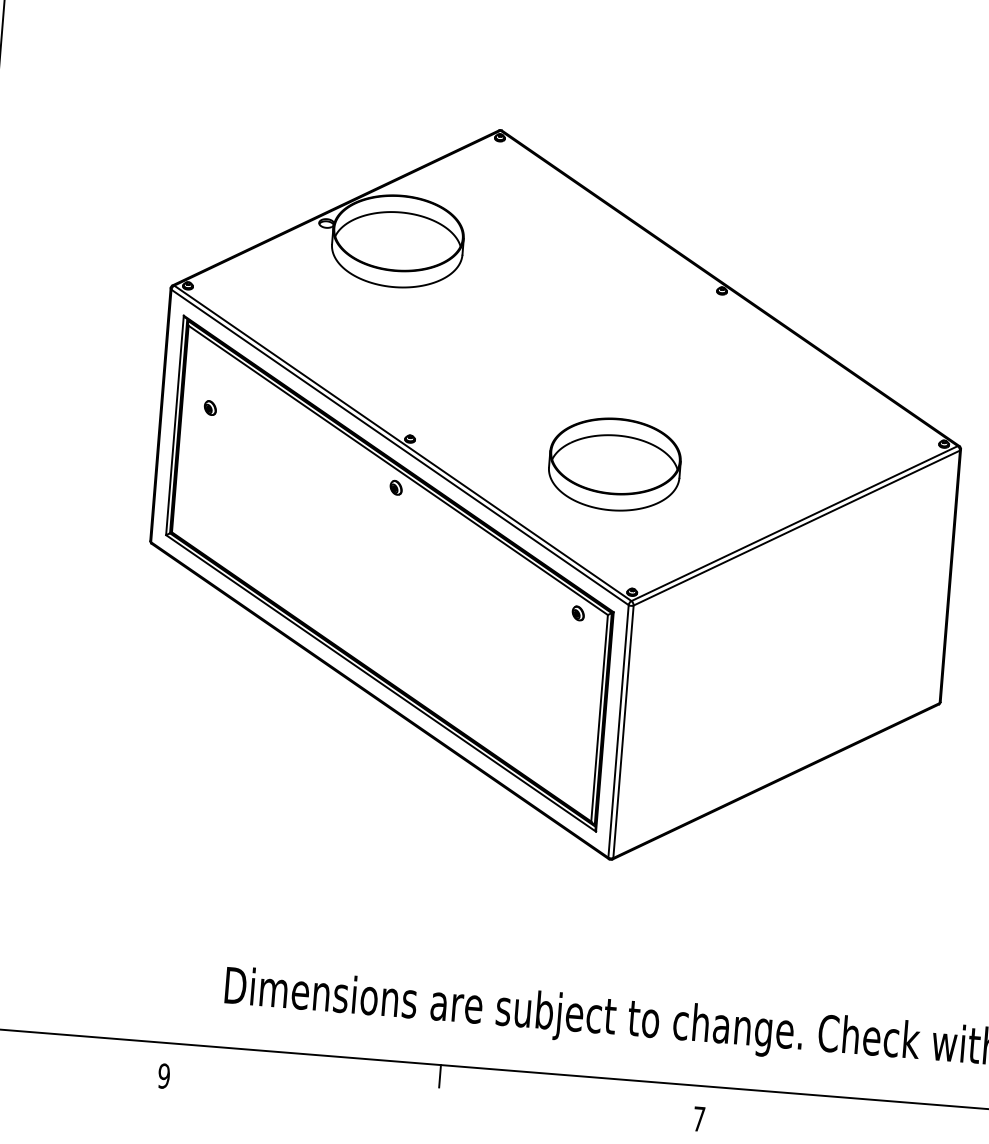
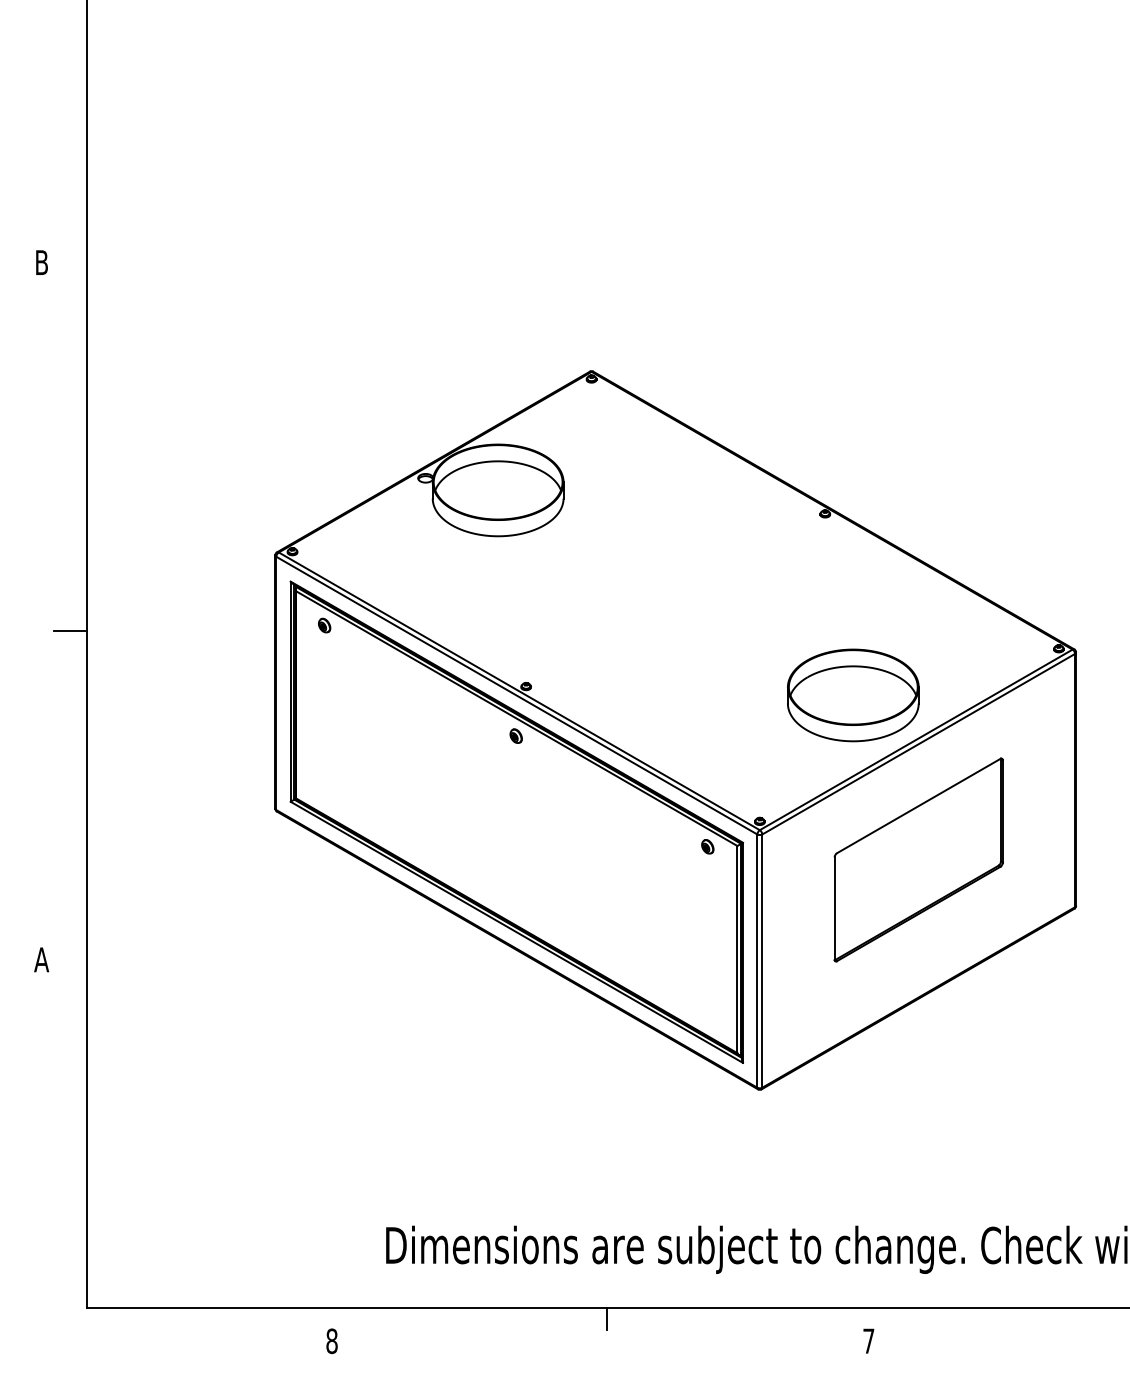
part: (210, 407) -> (324, 625), moved
part: (615, 464) -> (853, 695), moved
part: (787, 643) -> (918, 859), added
text: (163, 1076) -> (331, 1341), 9 -> 8

